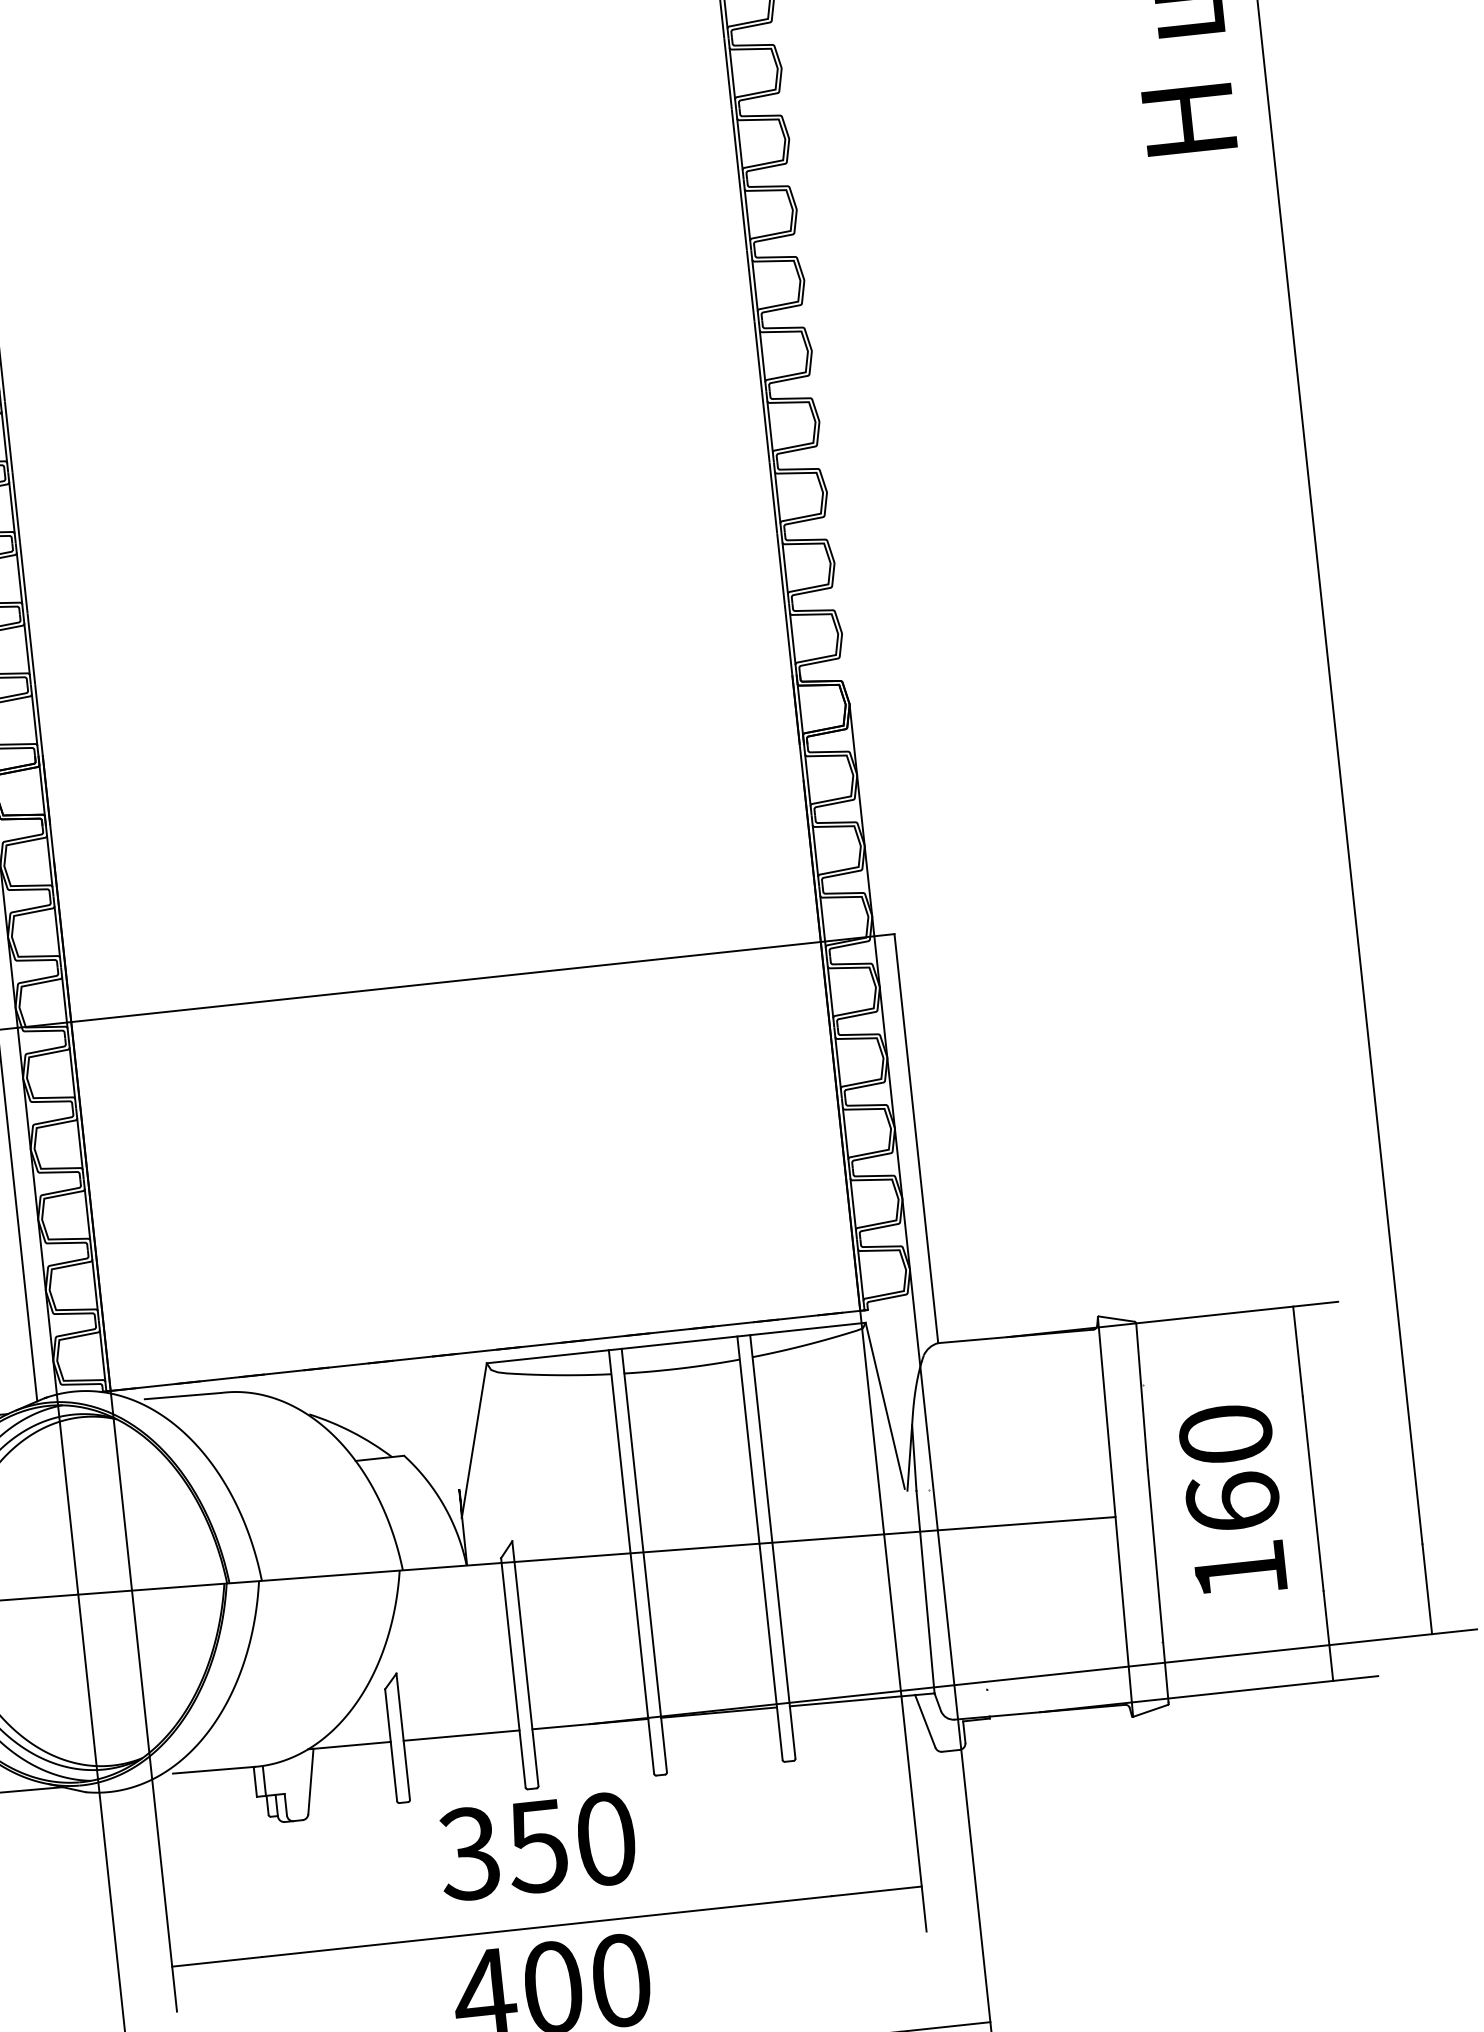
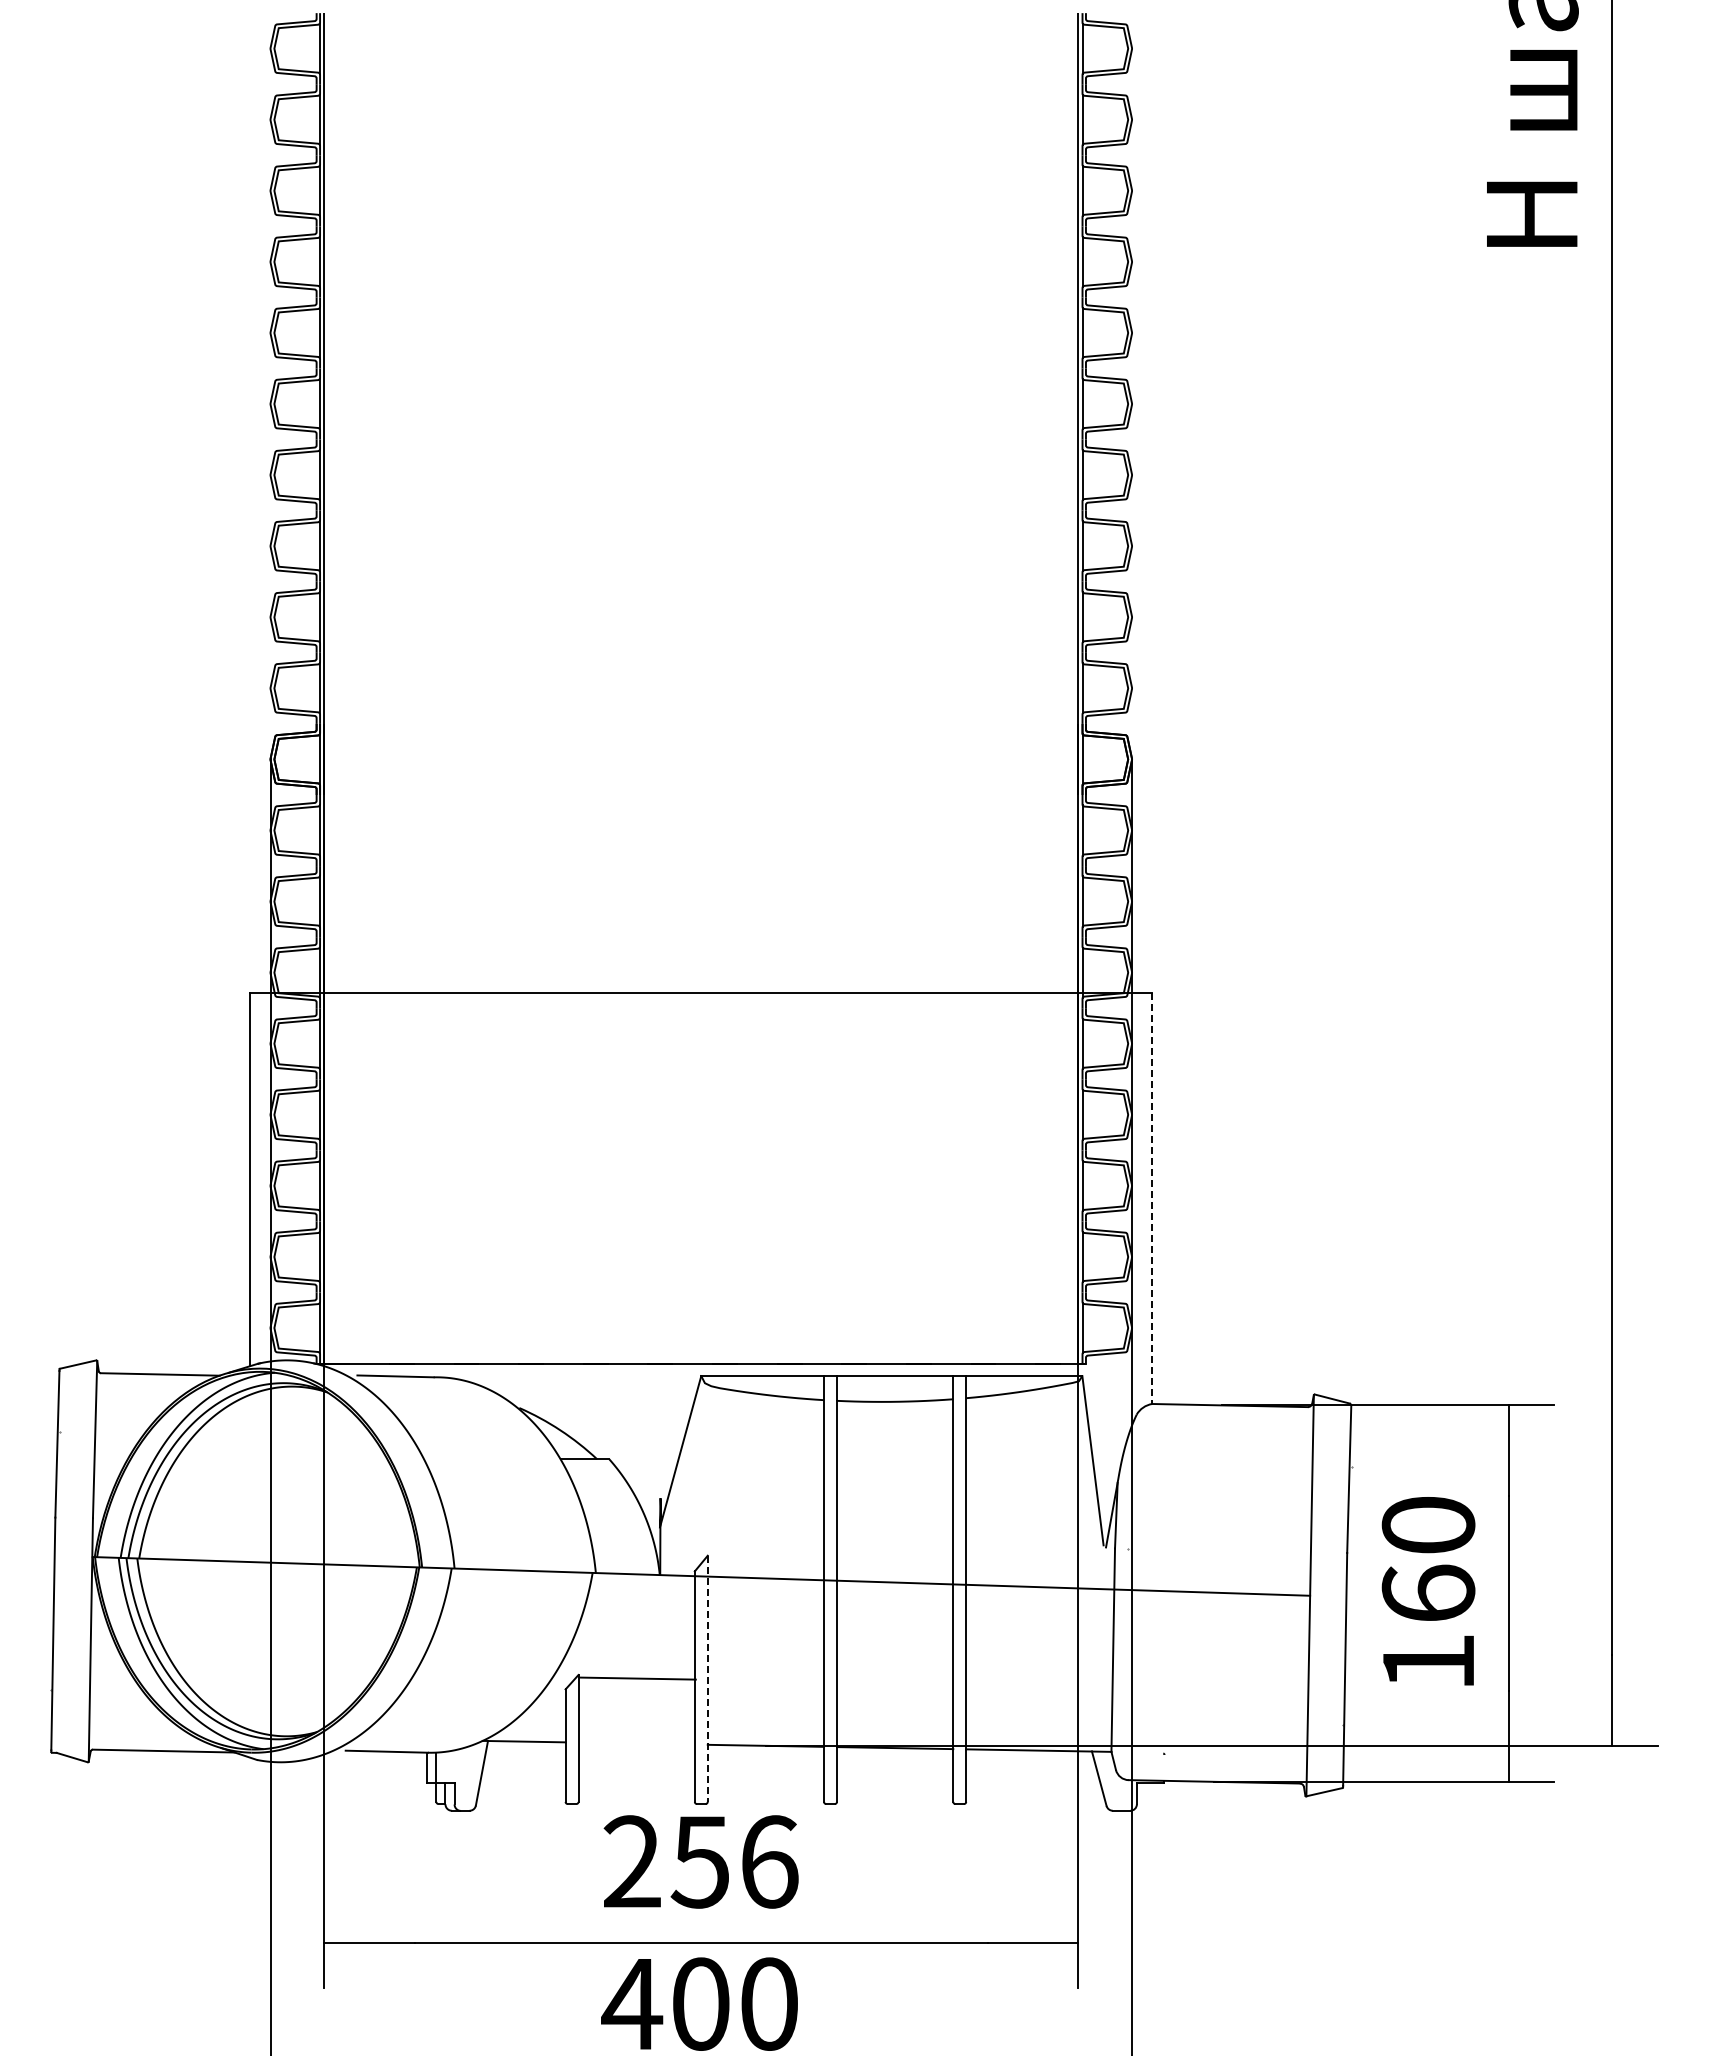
line: (916, 1138) -> (1152, 1198), solid -> dashed
line: (525, 1664) -> (707, 1679), solid -> dashed
line: (461, 1735) -> (637, 1678), moved
text: (537, 1846) -> (700, 1861), 350 -> 256

